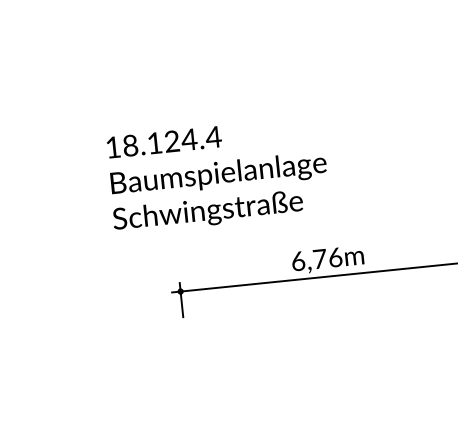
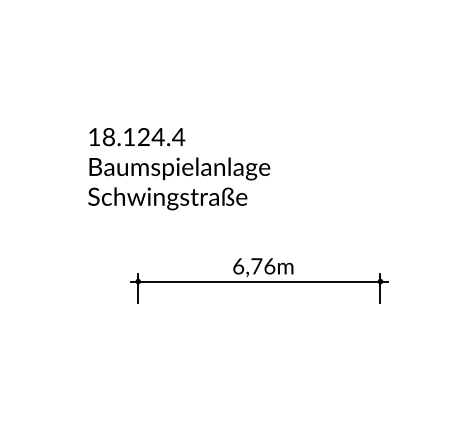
text: (218, 175) -> (179, 169), moved

